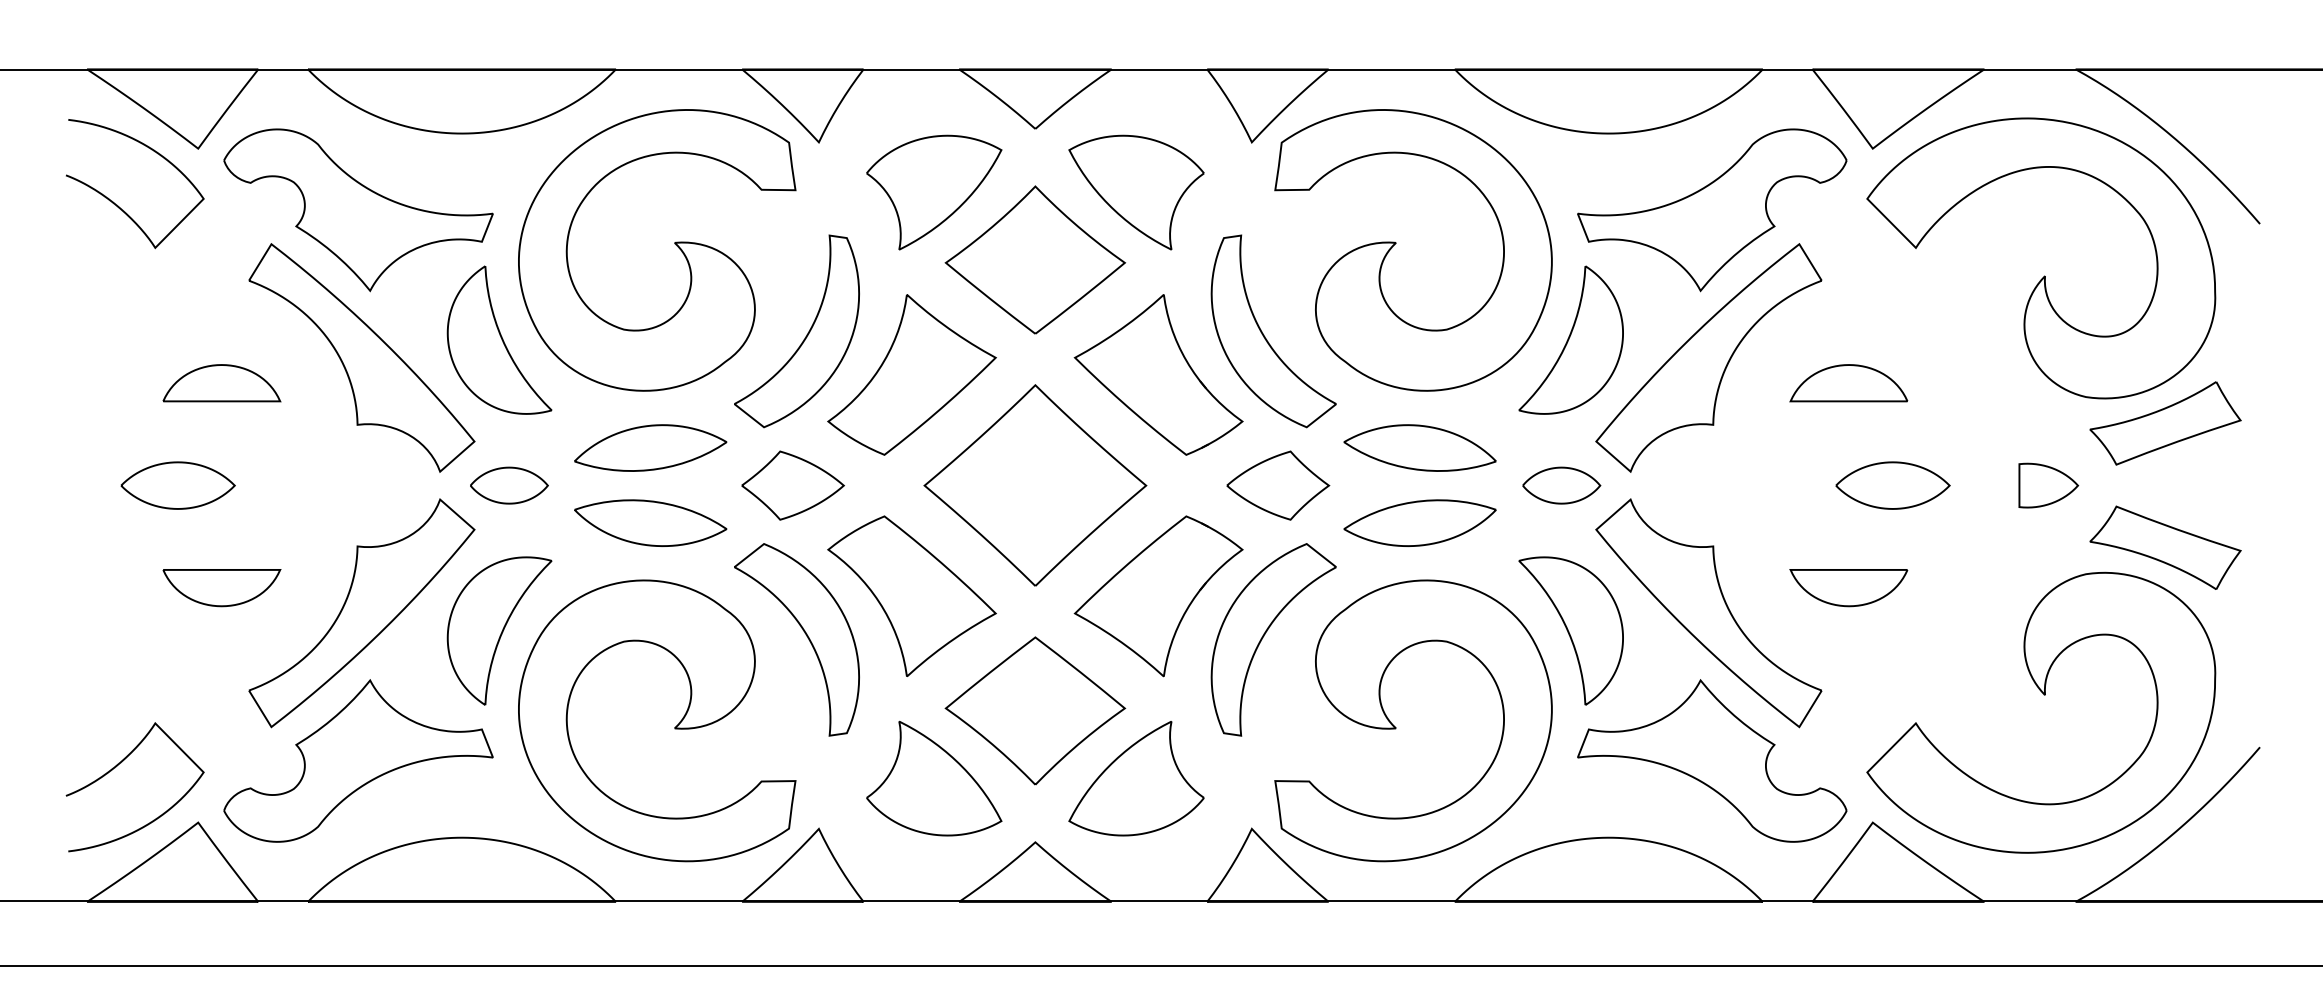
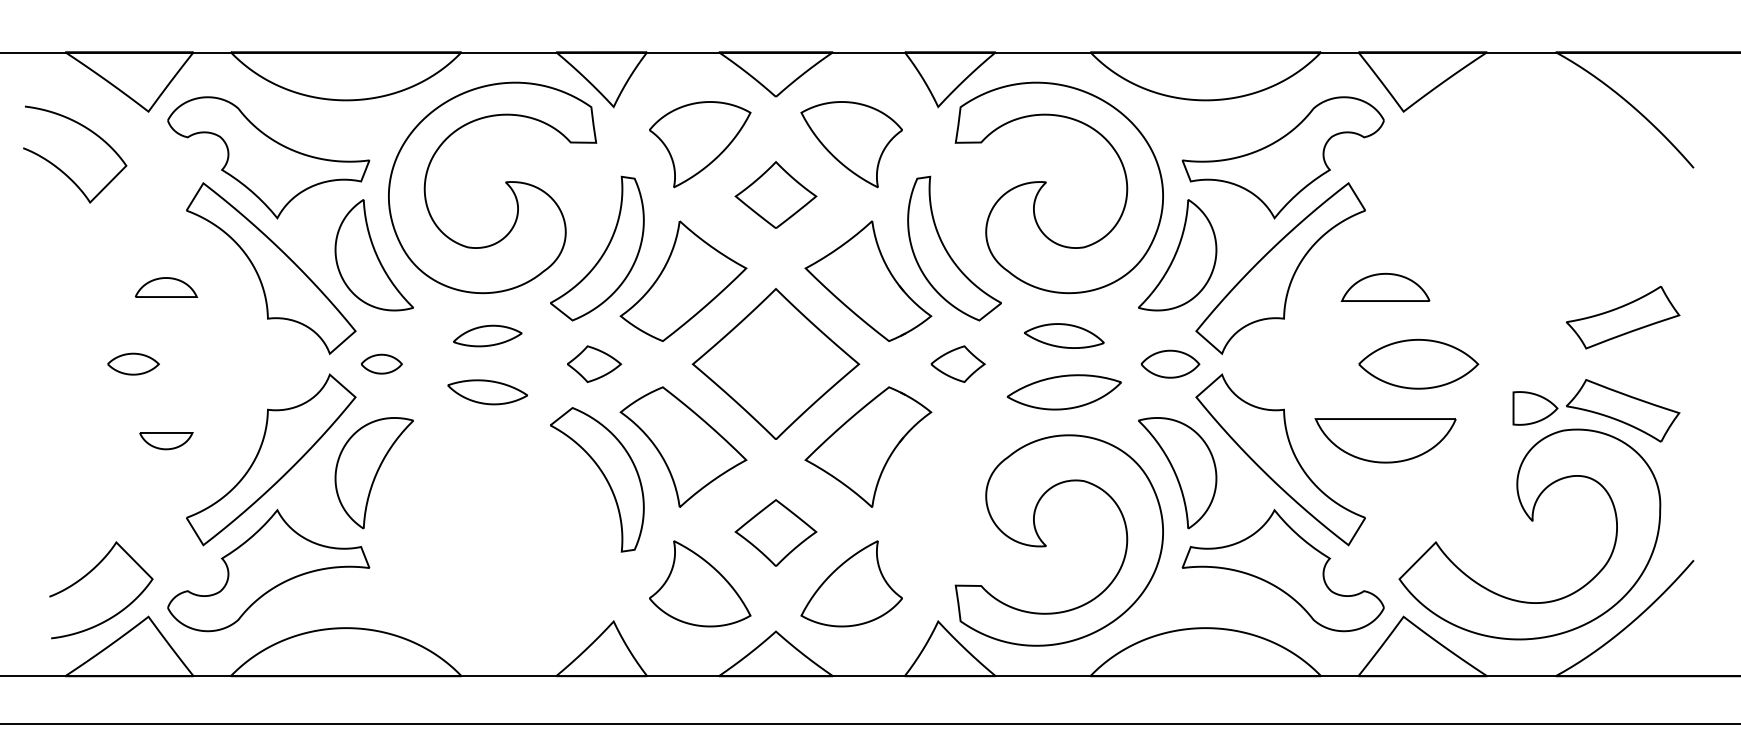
curve: (117, 204) -> (61, 170), moved
part: (1035, 259) -> (776, 194), size x0.6
part: (2044, 275) -> (1532, 206), removed
part: (221, 383) -> (165, 287), size x0.7
part: (650, 447) -> (487, 335), size x0.6
part: (1419, 447) -> (1063, 335), size x0.7
part: (177, 485) -> (132, 364), size x0.6
part: (509, 485) -> (381, 364), size x0.7
part: (792, 485) -> (593, 364), size x0.7
part: (1278, 485) -> (958, 364), size x0.7
part: (1892, 485) -> (1418, 364), size x1.4
part: (2048, 485) -> (1535, 408), moved
part: (650, 522) -> (487, 391), size x0.7
part: (221, 588) -> (165, 441), size x0.6
part: (1848, 588) -> (1385, 441), size x1.6
part: (1265, 634) -> (948, 475), removed
part: (1035, 710) -> (776, 532), size x0.6
part: (674, 727) -> (505, 545), removed

